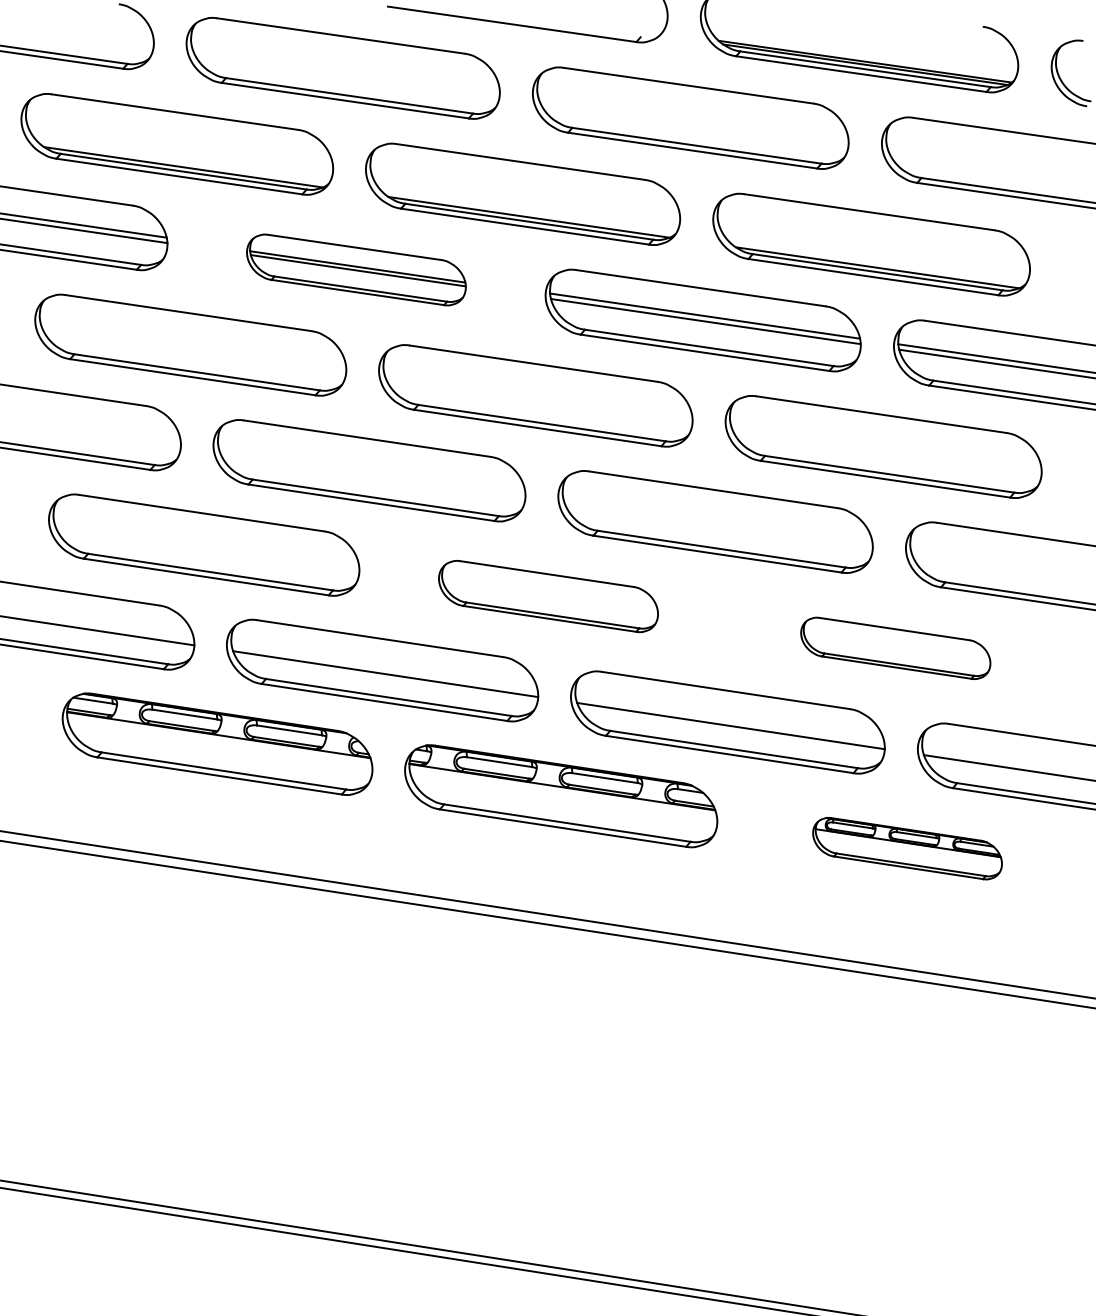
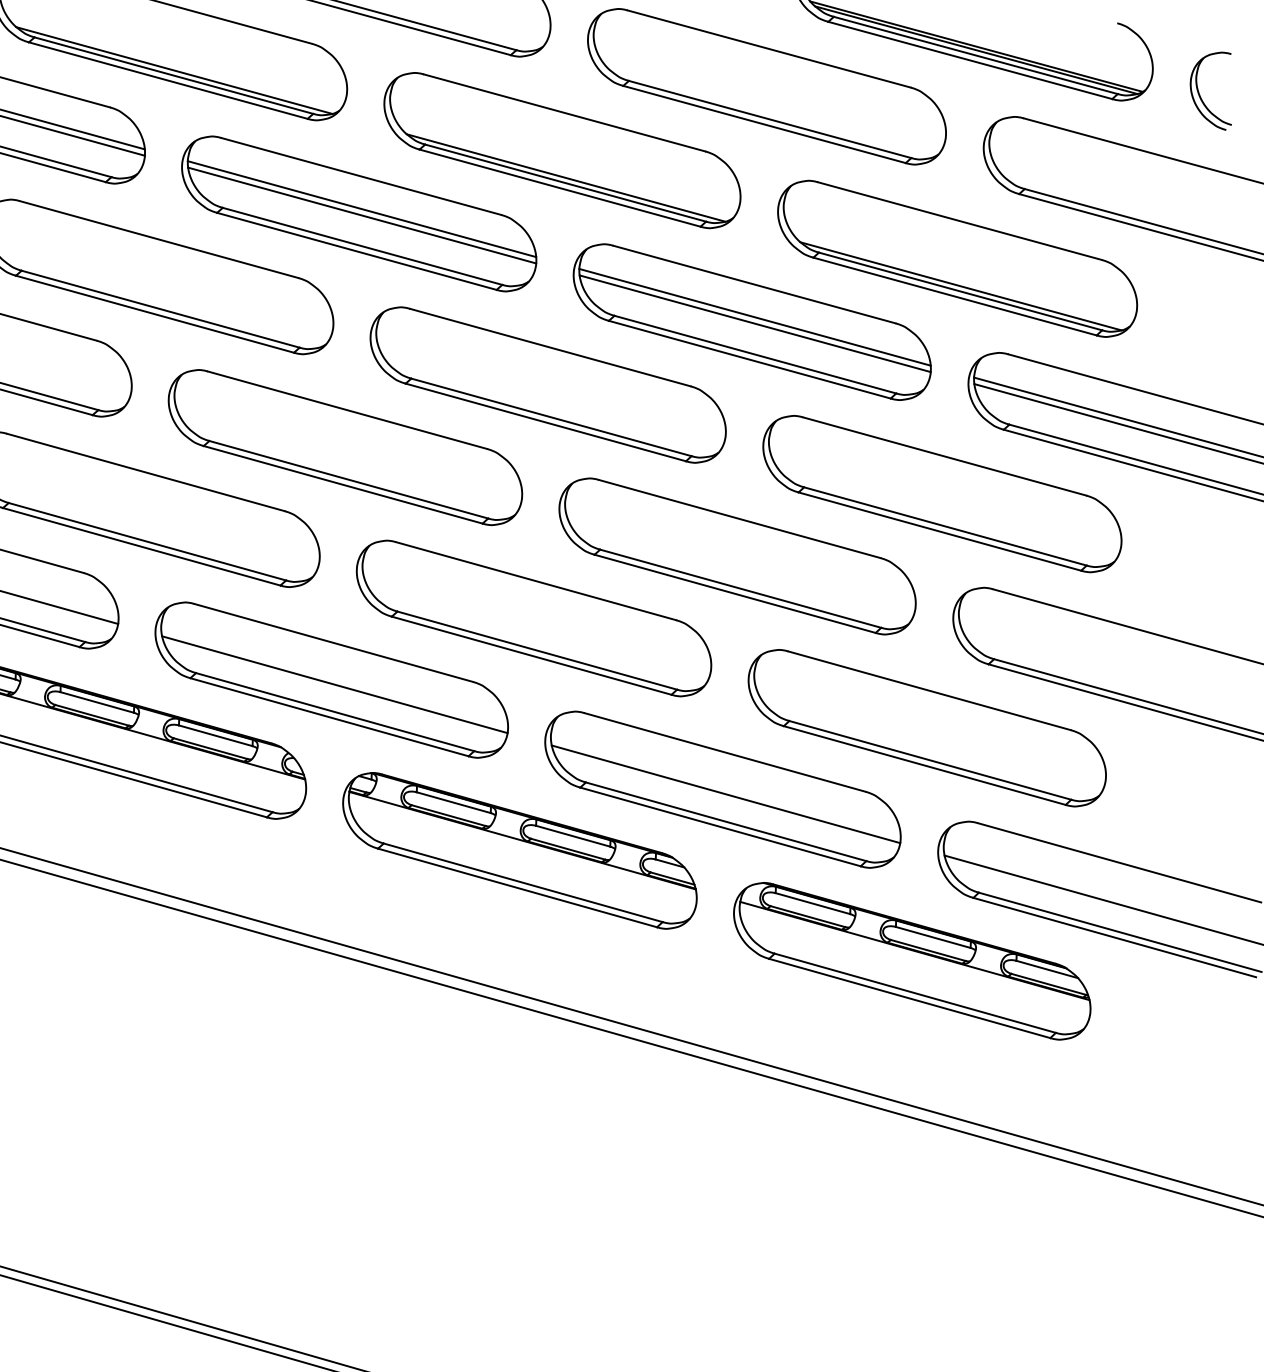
part: (356, 269) -> (359, 213), size x1.43
part: (548, 596) -> (534, 618), size x1.43
part: (895, 648) -> (927, 728), size x1.67
part: (907, 848) -> (912, 961), size x1.67

